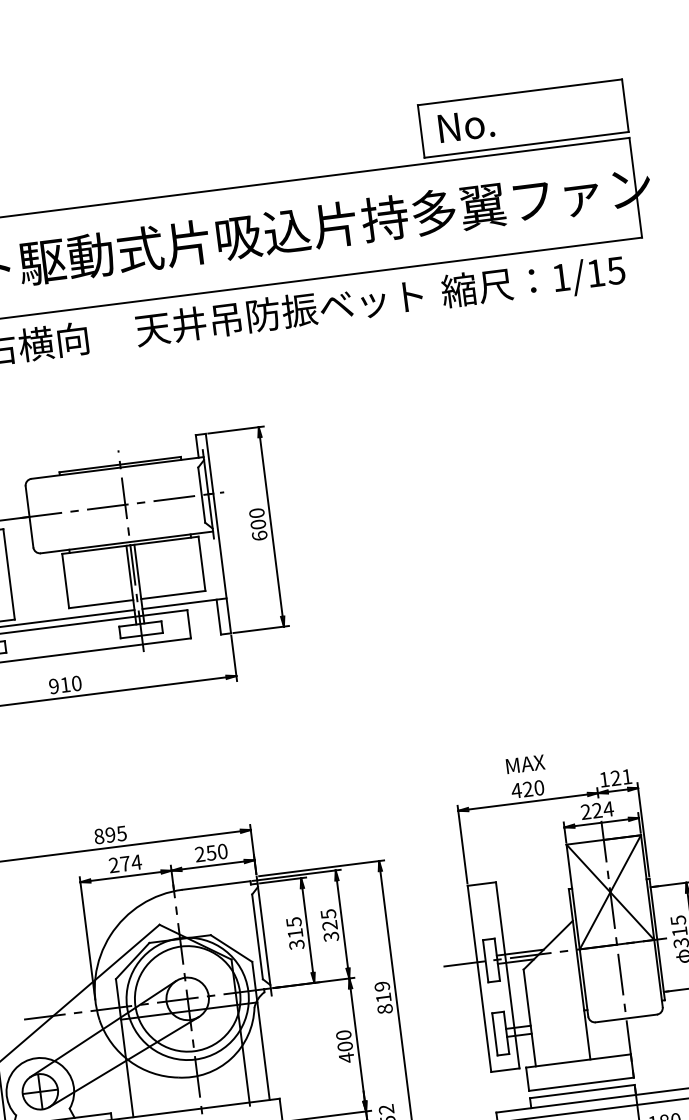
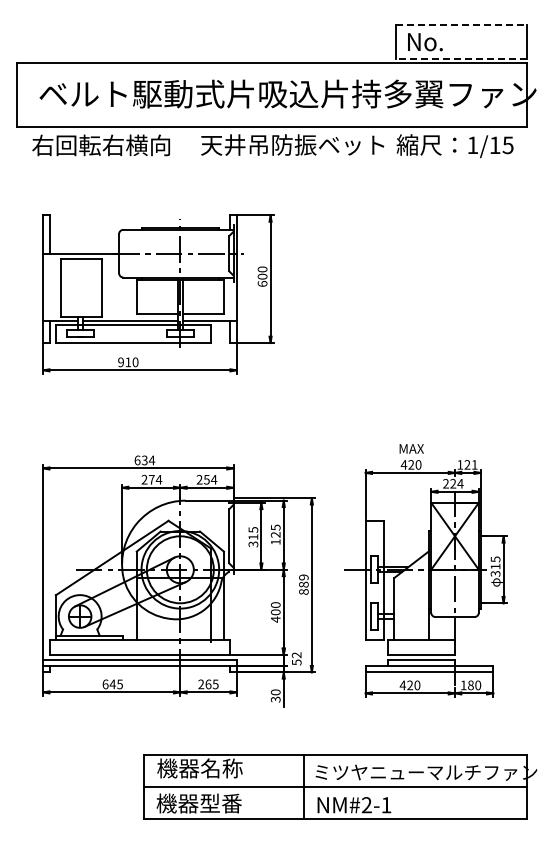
line: (521, 92) -> (462, 25), solid -> dashed
line: (526, 144) -> (461, 58), solid -> dashed
text: (110, 835) -> (144, 460), 895 -> 634
text: (221, 851) -> (213, 479), 250 -> 254
text: (331, 937) -> (275, 542), 325 -> 125
text: (383, 997) -> (303, 584), 819 -> 889

